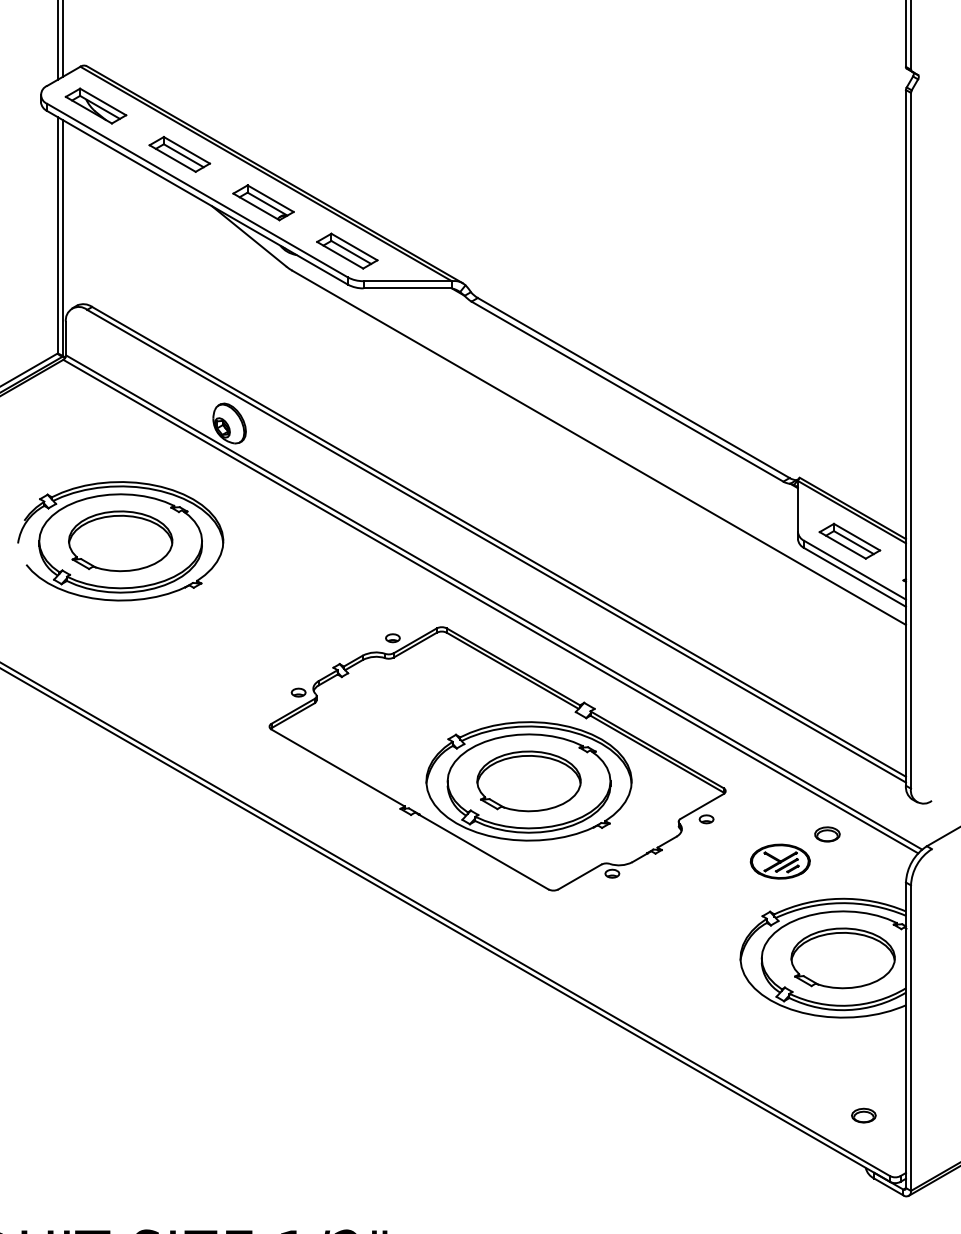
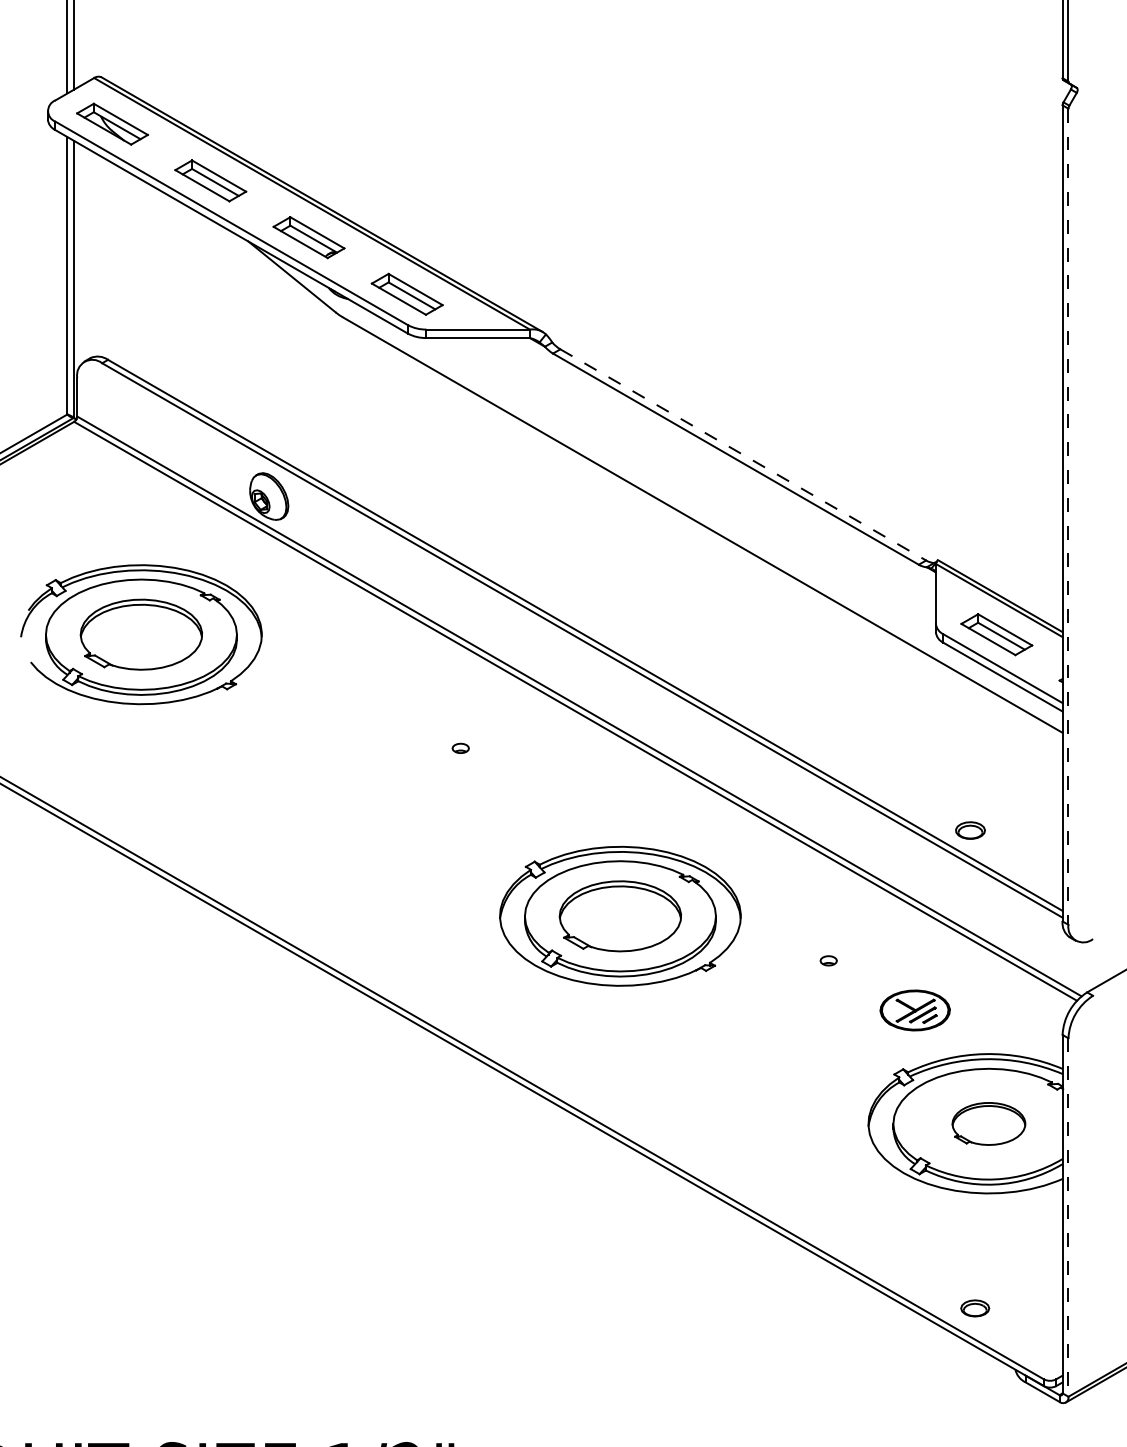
line: (633, 388) -> (743, 455), solid -> dashed
line: (911, 441) -> (1068, 517), solid -> dashed
part: (497, 758) -> (583, 889), removed
part: (827, 834) -> (970, 830), moved
part: (842, 958) -> (988, 1123), size x0.6
line: (911, 1038) -> (1068, 1218), solid -> dashed
part: (864, 1115) -> (975, 1308), moved

